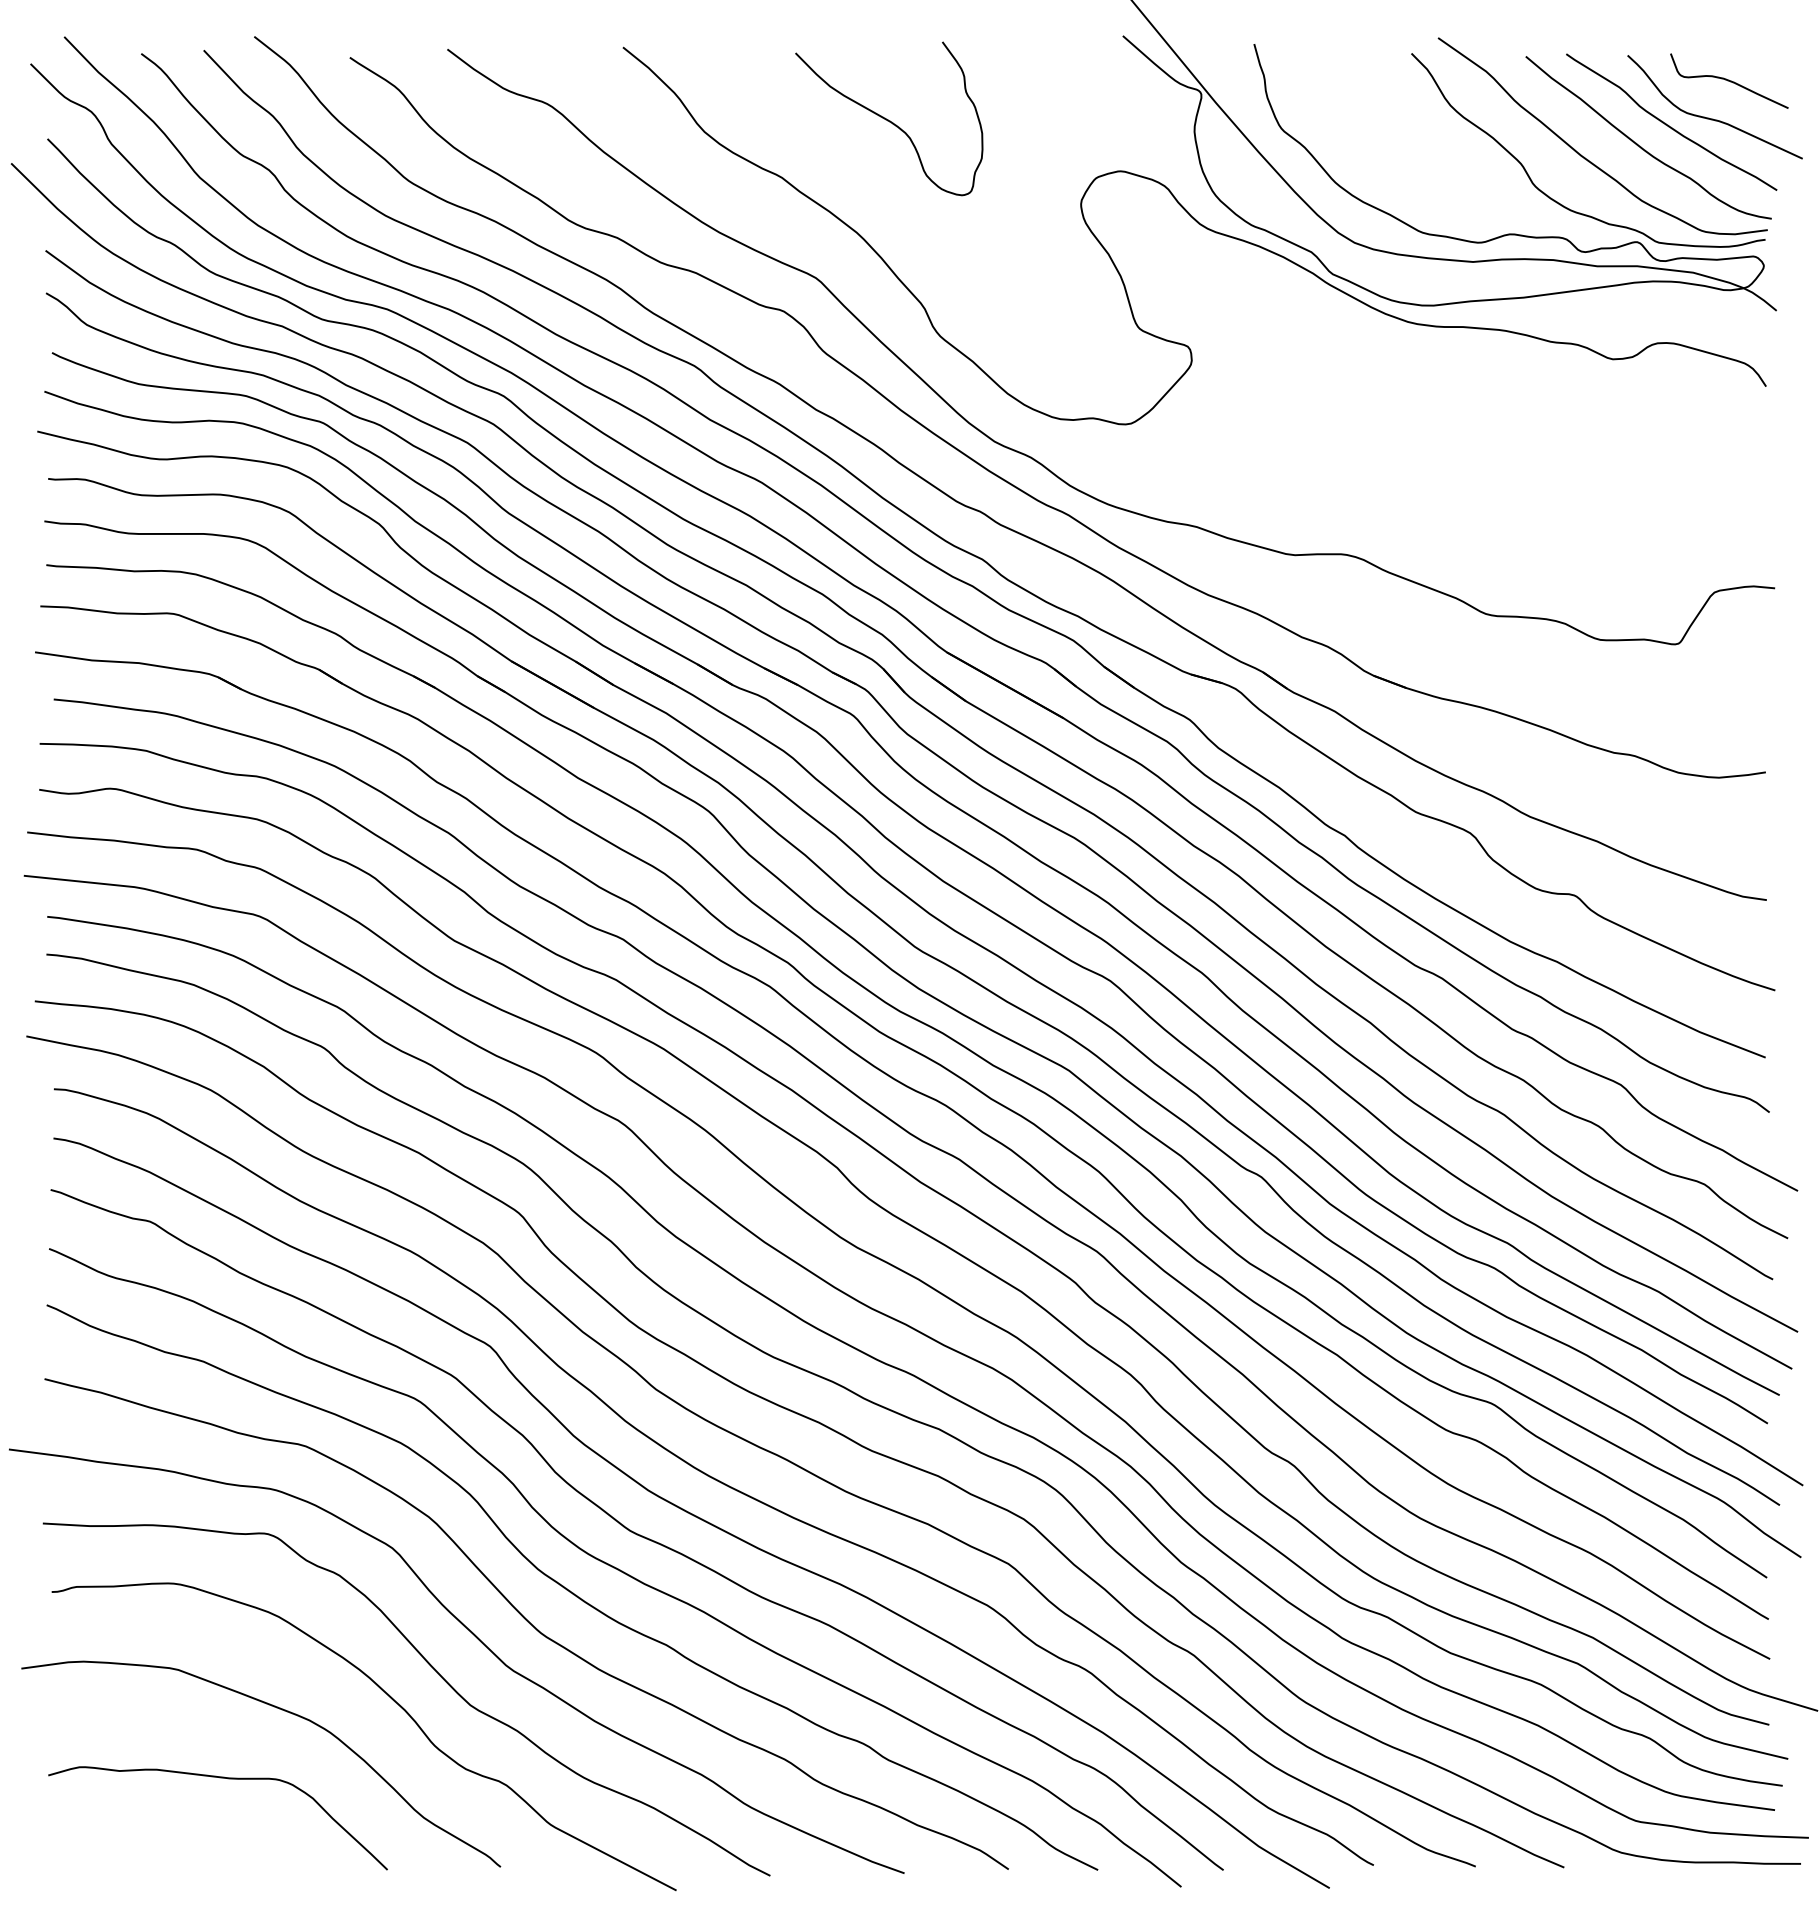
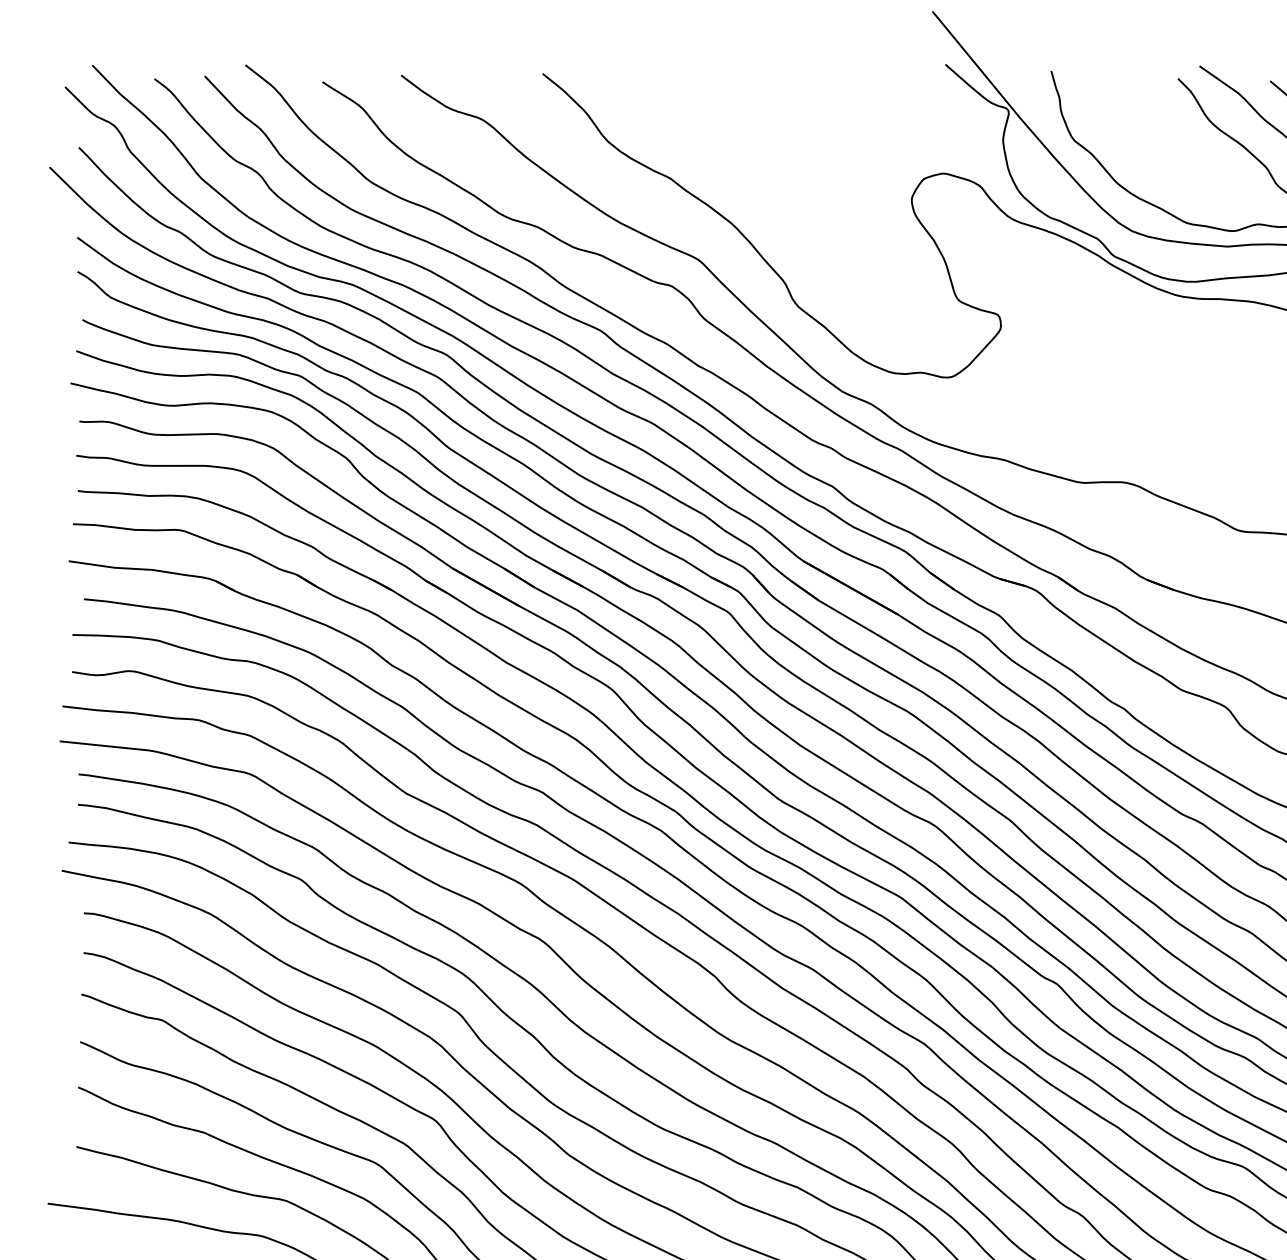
curve: (888, 119) -> (756, 131), removed

